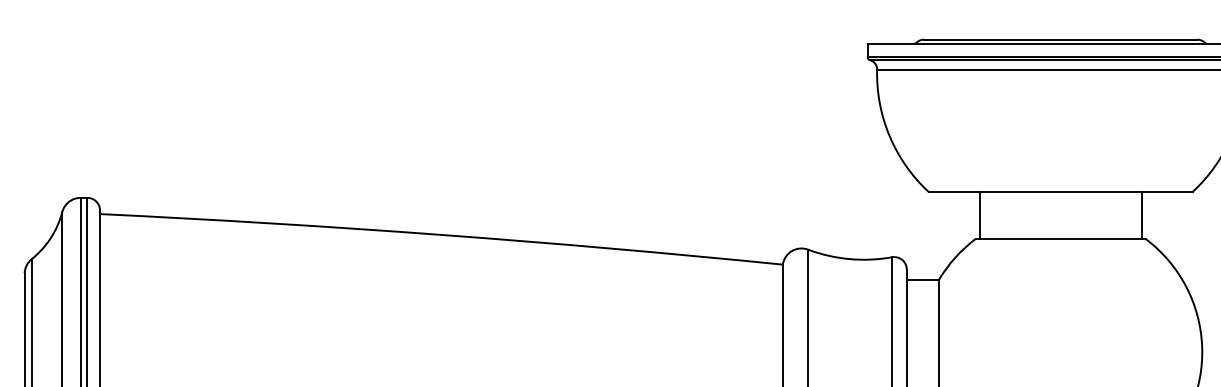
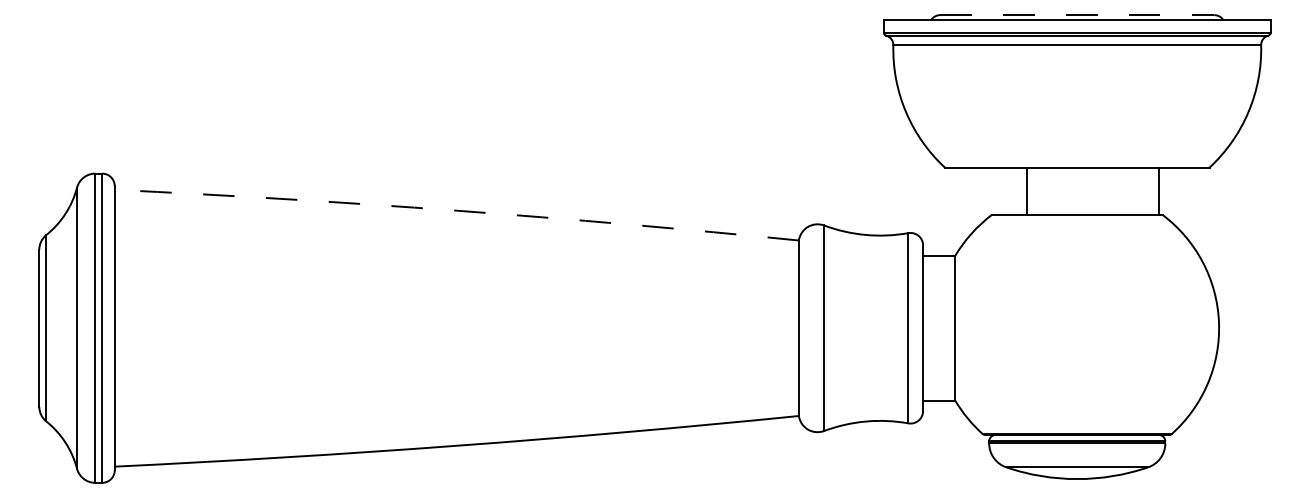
line: (1060, 40) -> (1077, 15), solid -> dashed
line: (979, 214) -> (1026, 190), moved
arc: (442, 234) -> (457, 210), solid -> dashed

